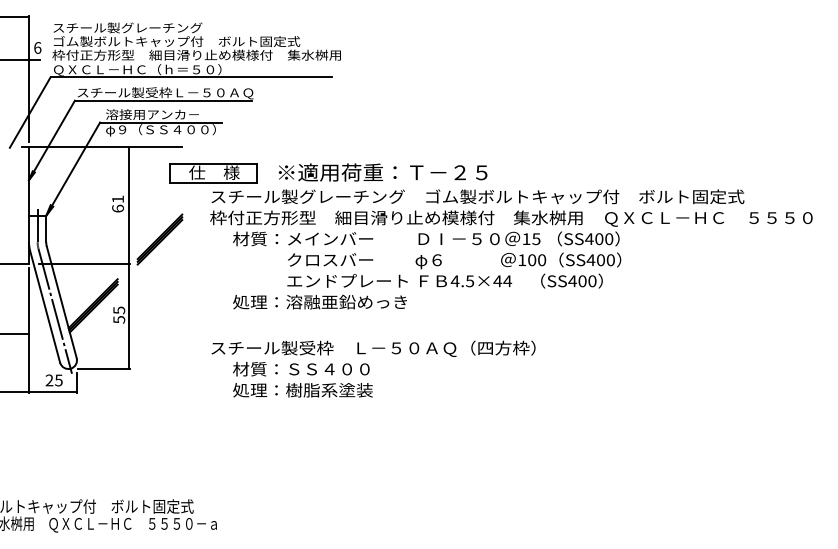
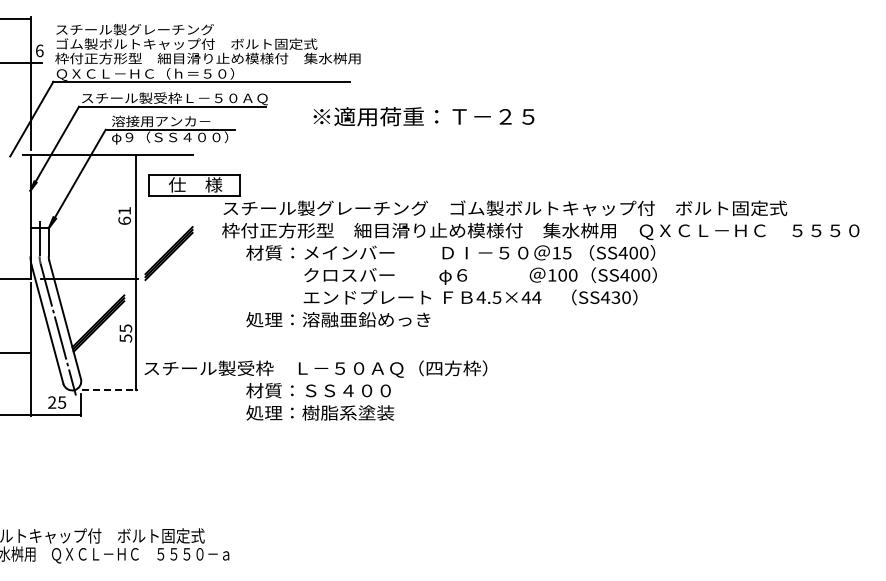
text: (382, 172) -> (423, 116), moved
part: (213, 173) -> (194, 185), moved
text: (582, 281) -> (615, 297), SS400 -> SS430
text: (373, 348) -> (315, 368), moved
line: (103, 369) -> (109, 390), solid -> dashed

